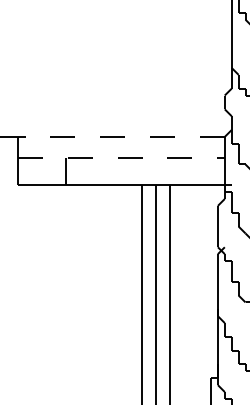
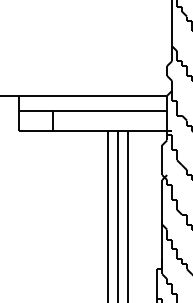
line: (120, 136) -> (92, 95), dashed -> solid
line: (122, 157) -> (93, 110), dashed -> solid

